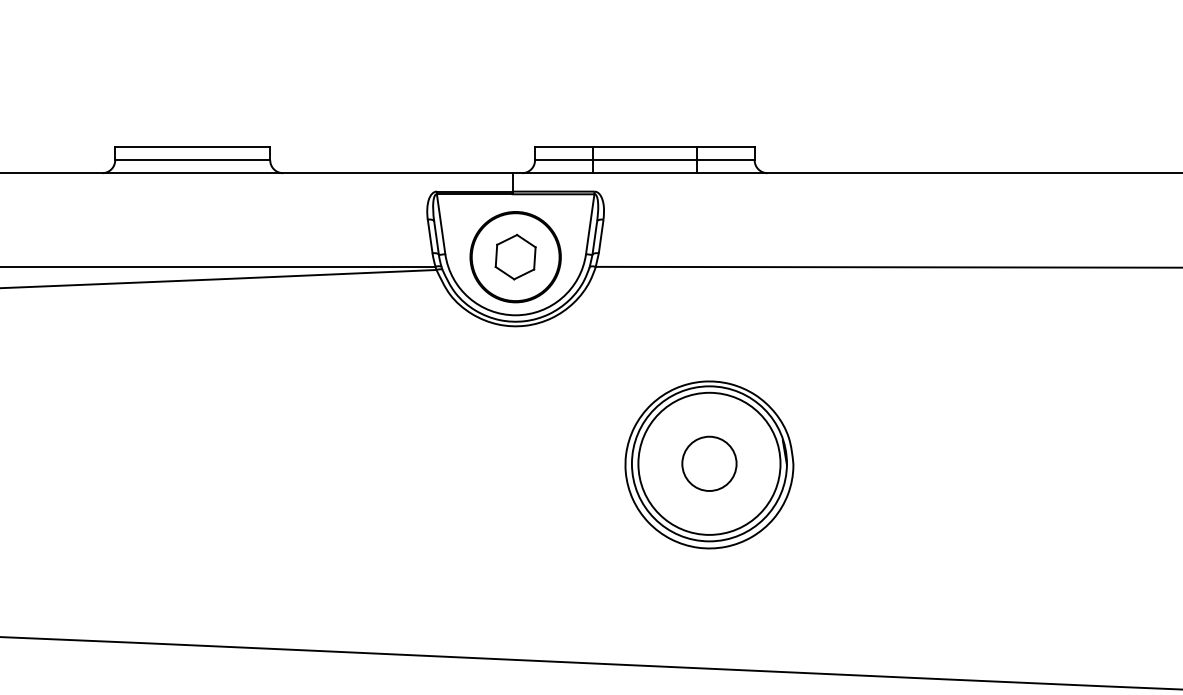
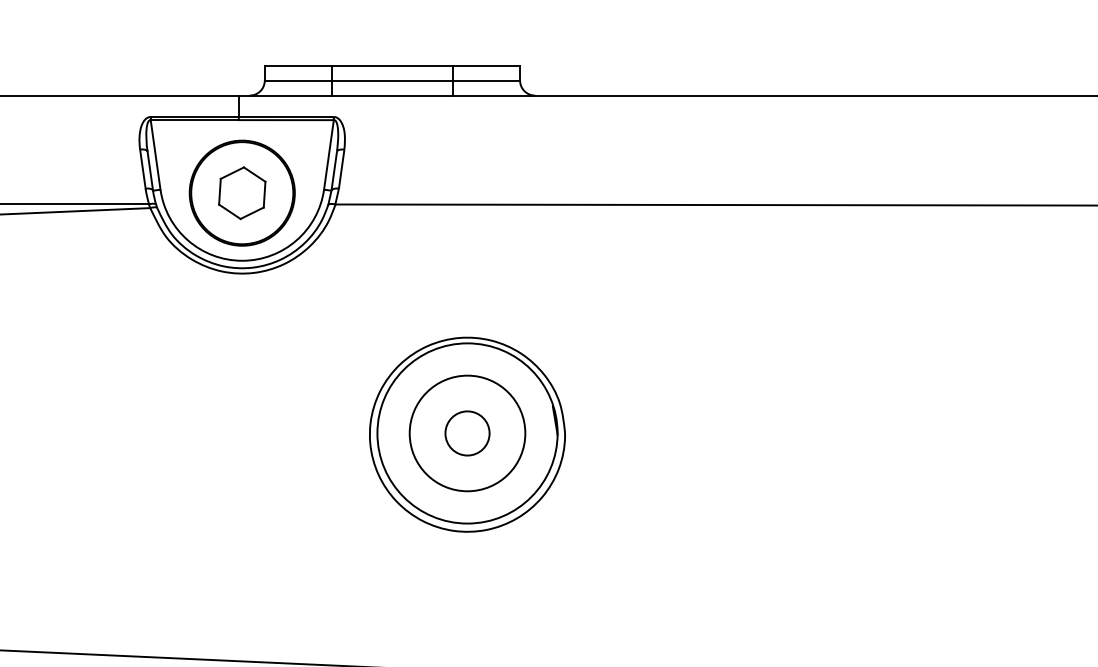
circle: (709, 463) -> (467, 433), size x0.7
circle: (709, 463) -> (467, 433), size x0.7

